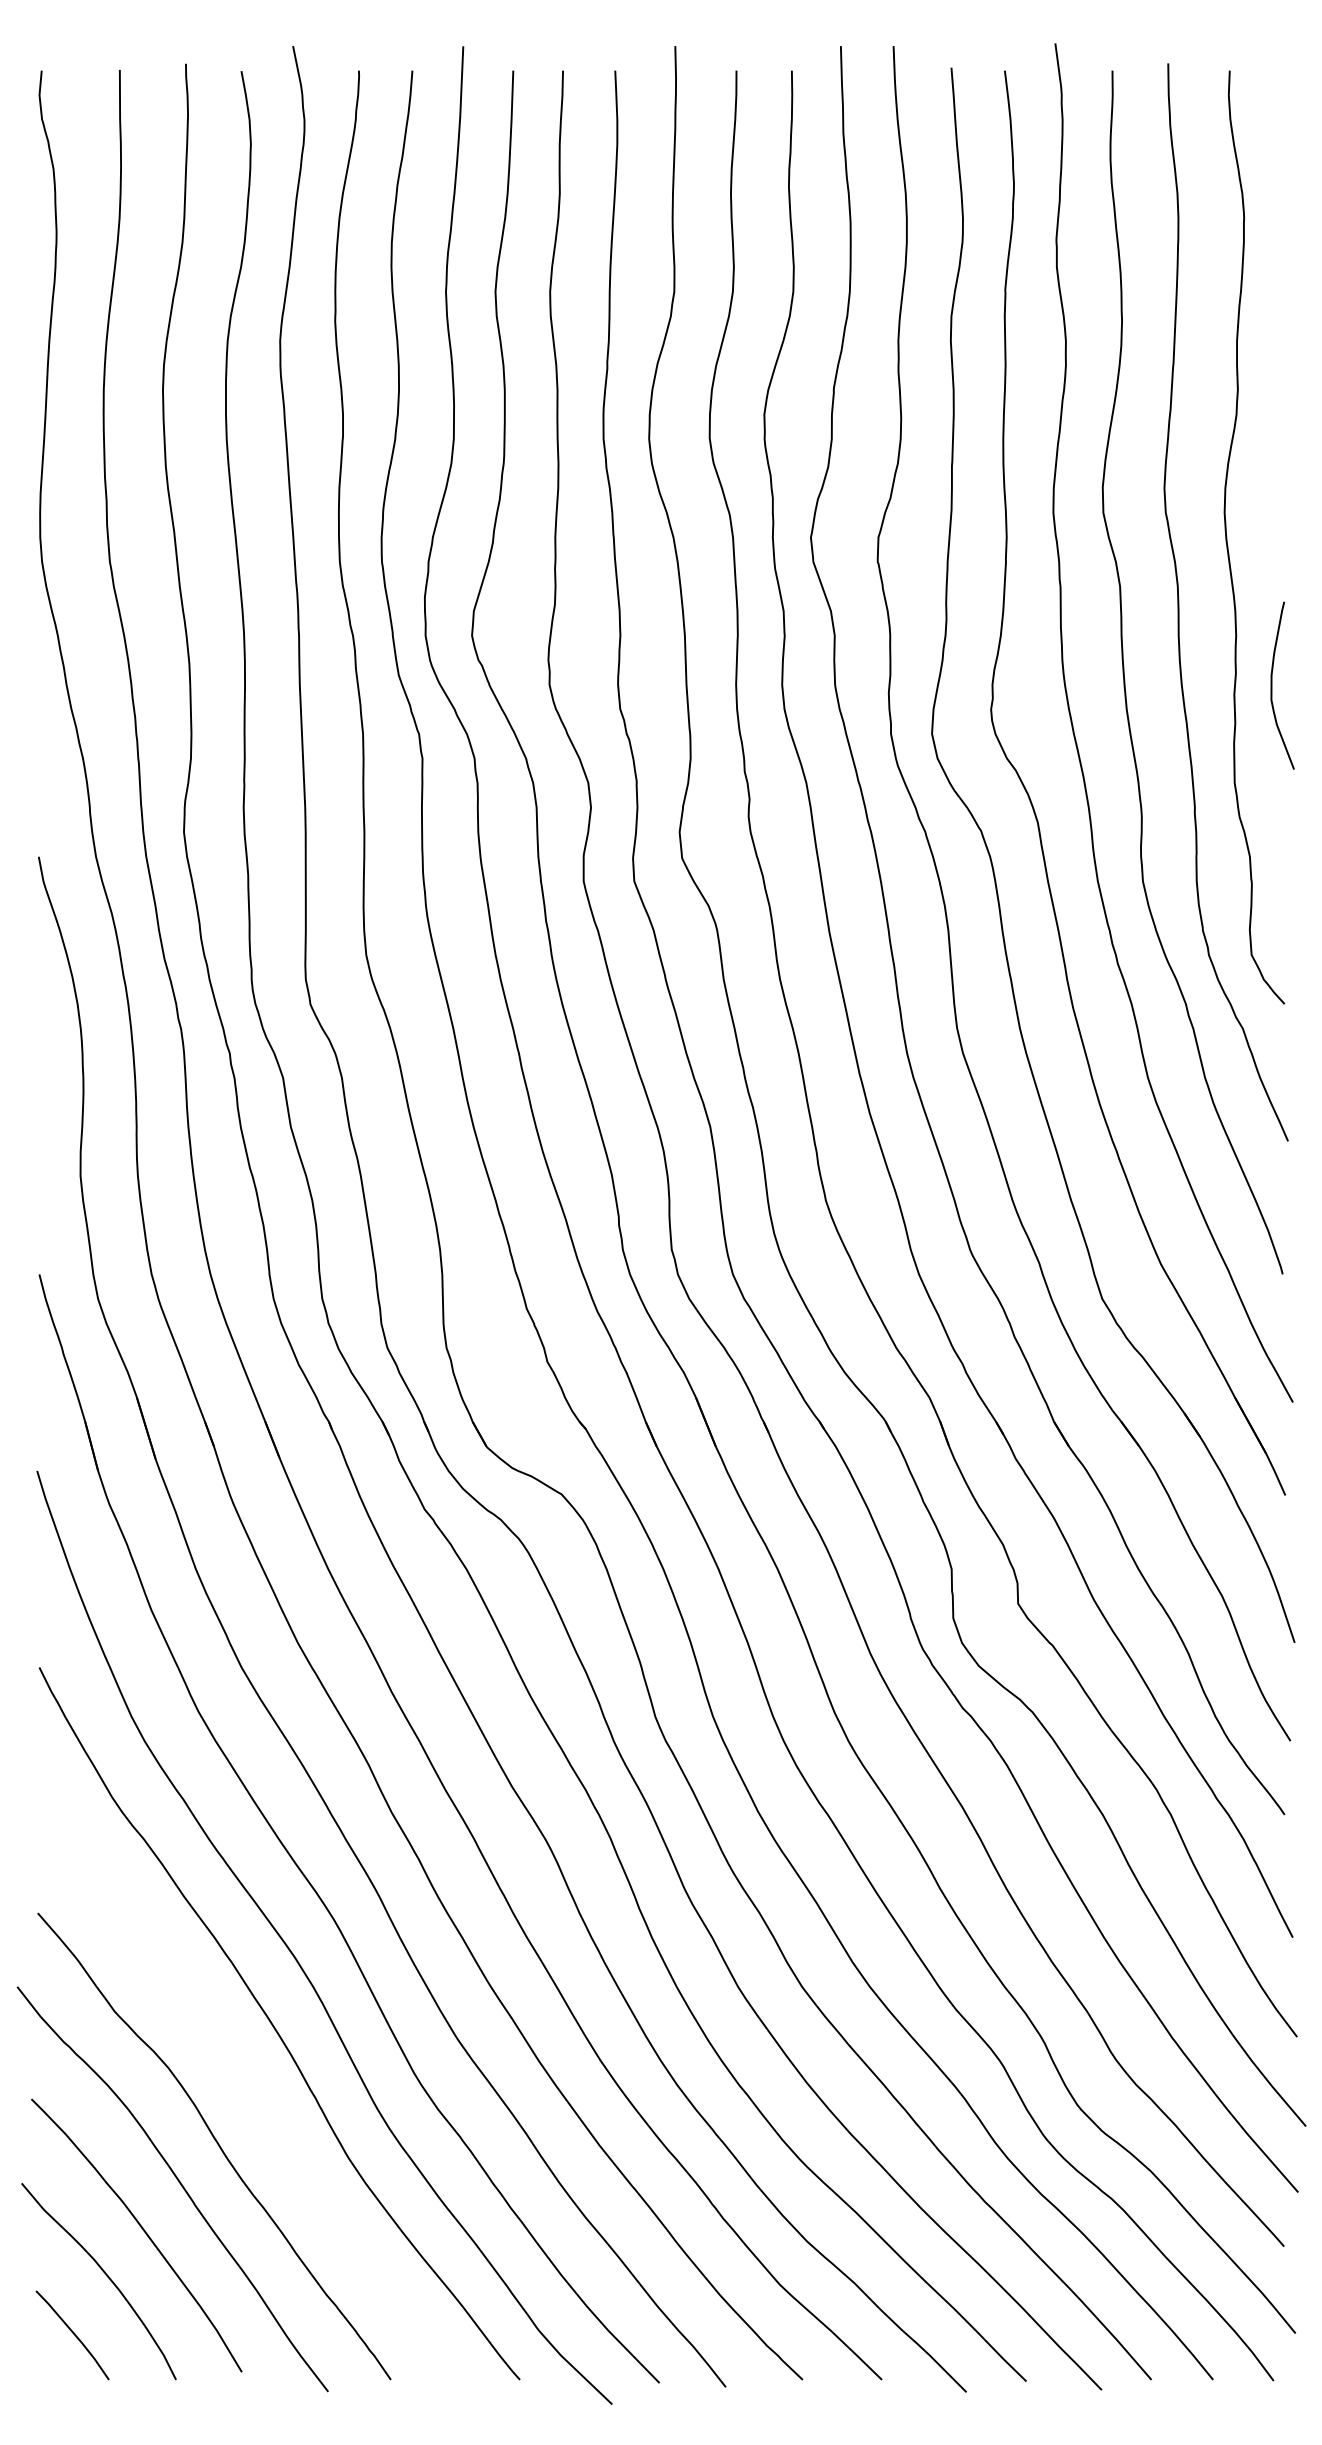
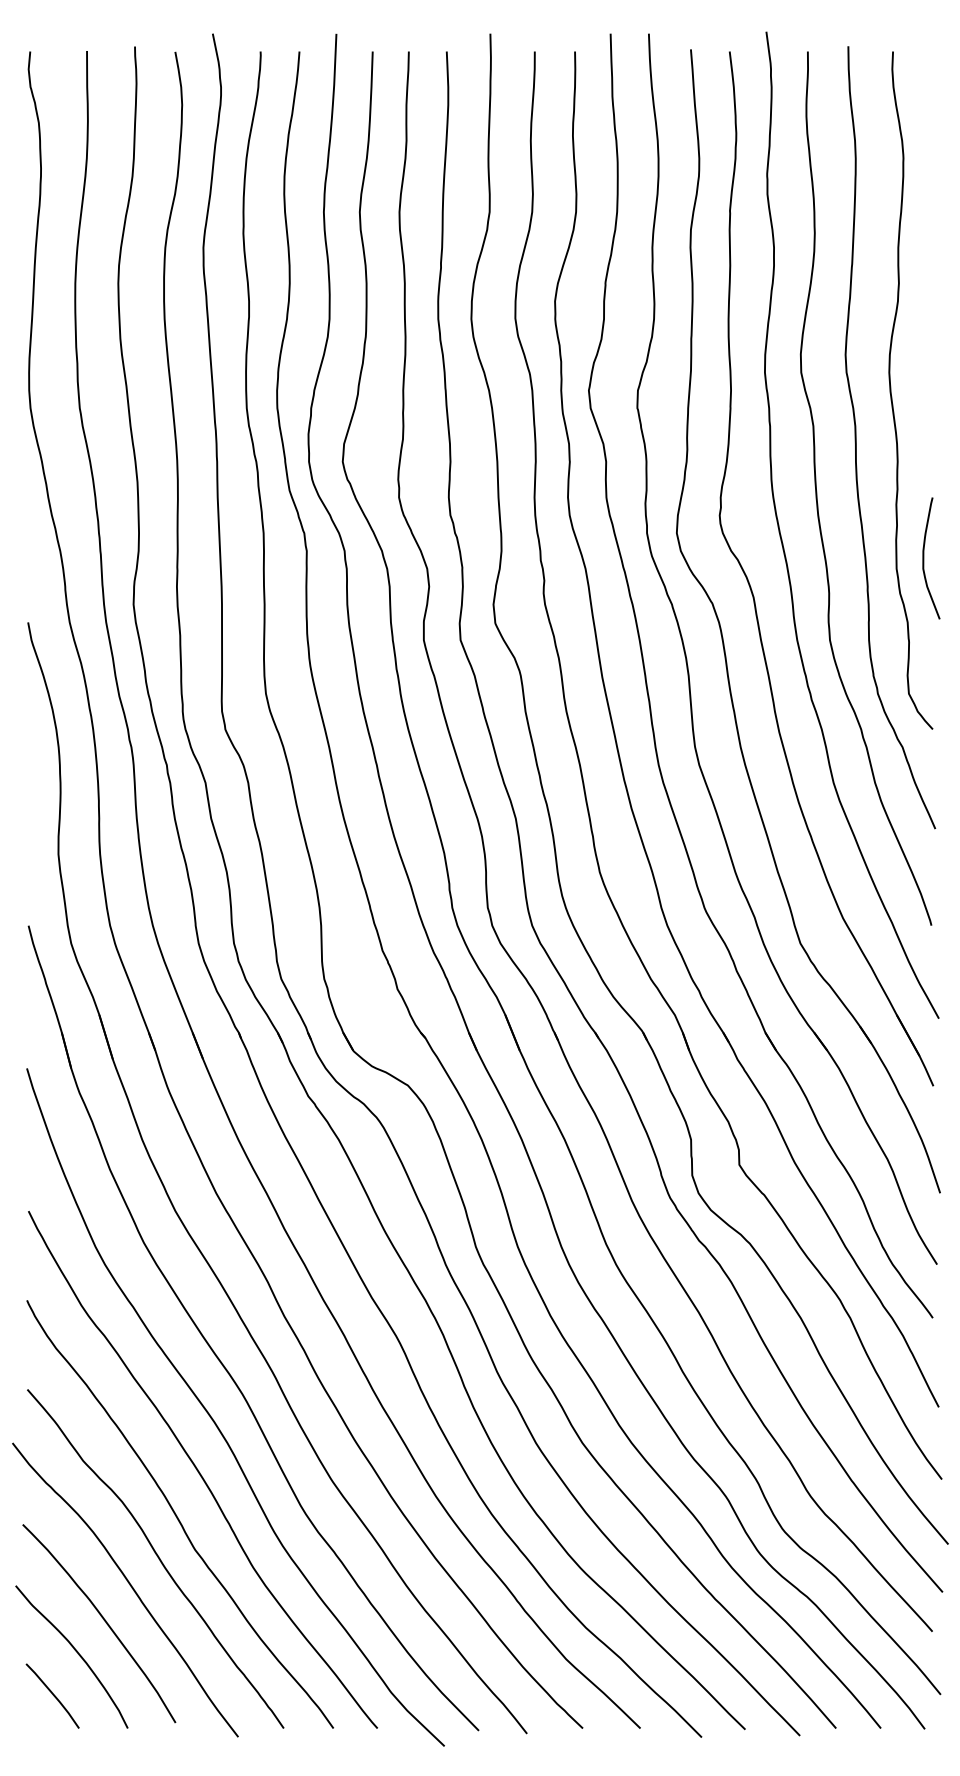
curve: (1272, 685) -> (924, 558), moved
curve: (243, 2086) -> (176, 1515), added

